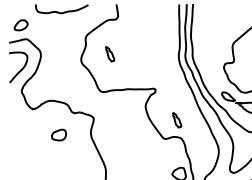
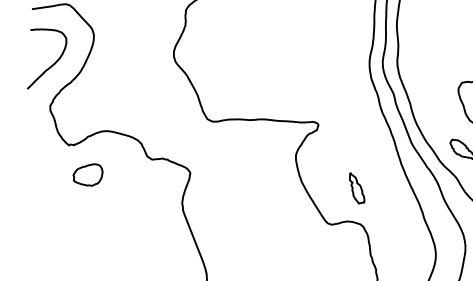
part: (110, 54) -> (233, 47), removed
part: (59, 134) -> (89, 173), moved

